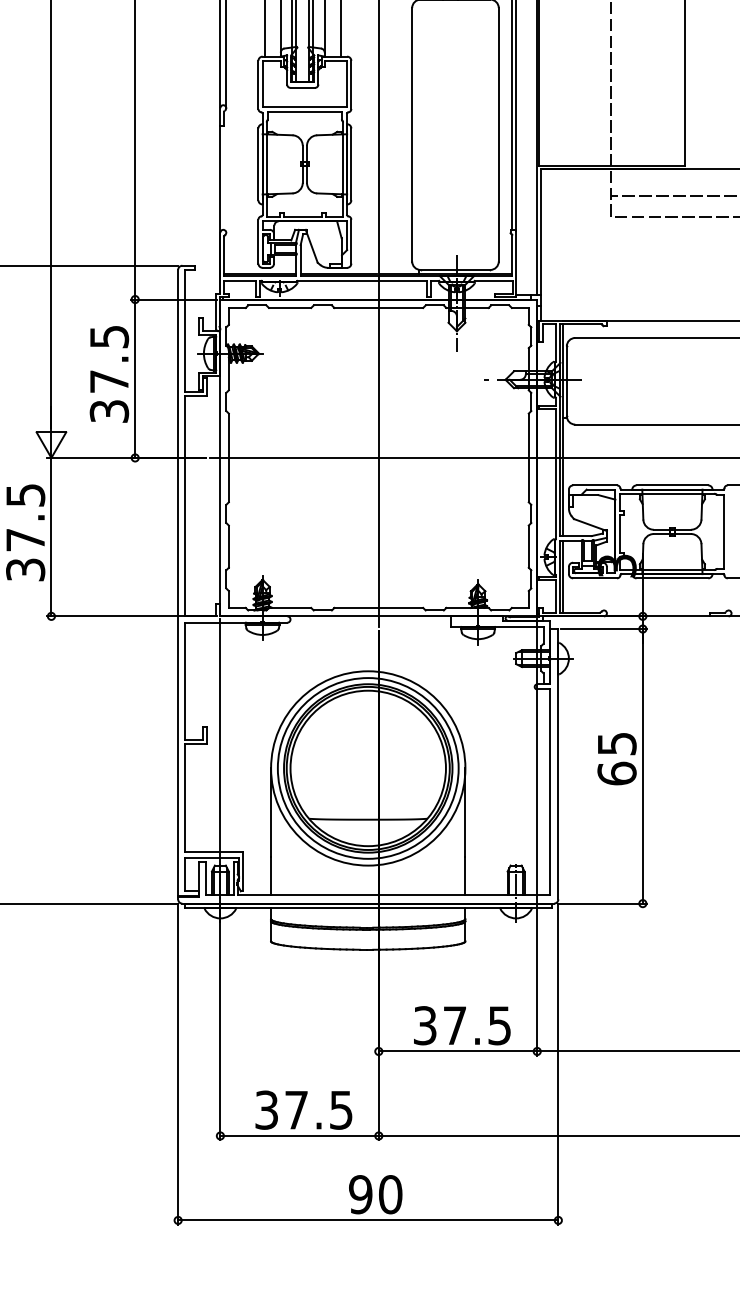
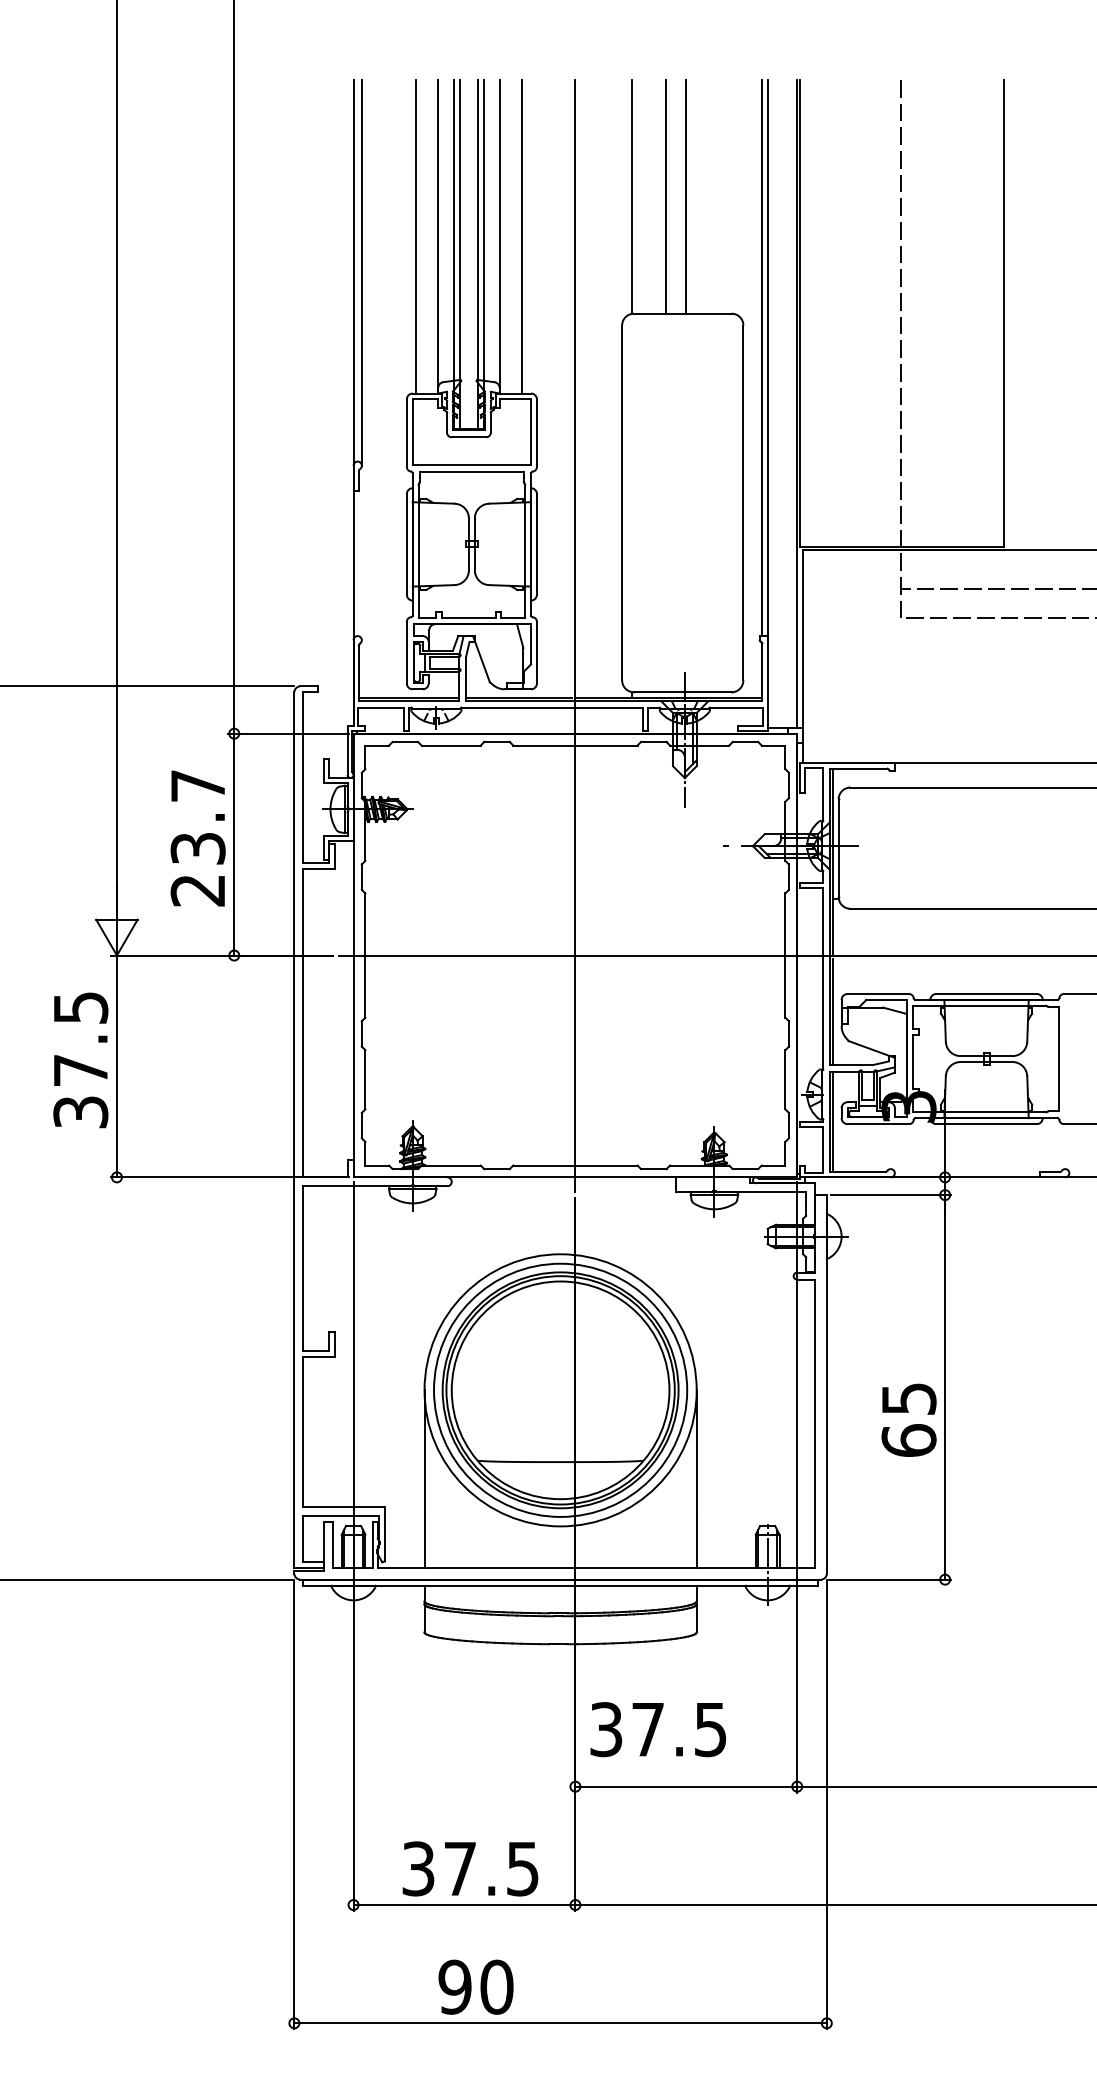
text: (108, 374) -> (197, 838), 37.5 -> 23.7
text: (616, 758) -> (908, 1419), moved
text: (462, 1025) -> (658, 1729), moved
text: (375, 1194) -> (475, 1986), moved

